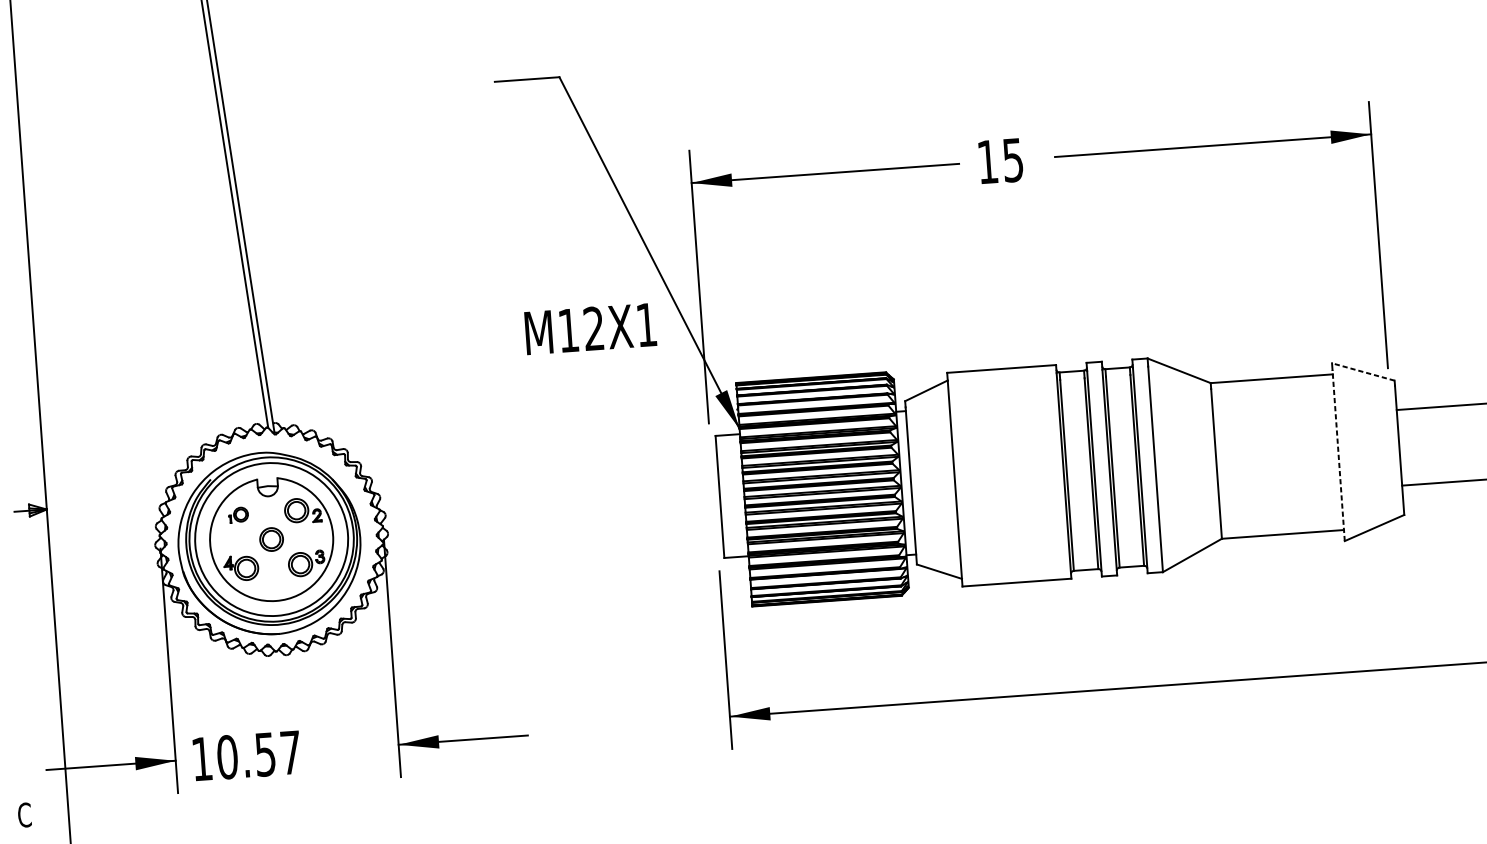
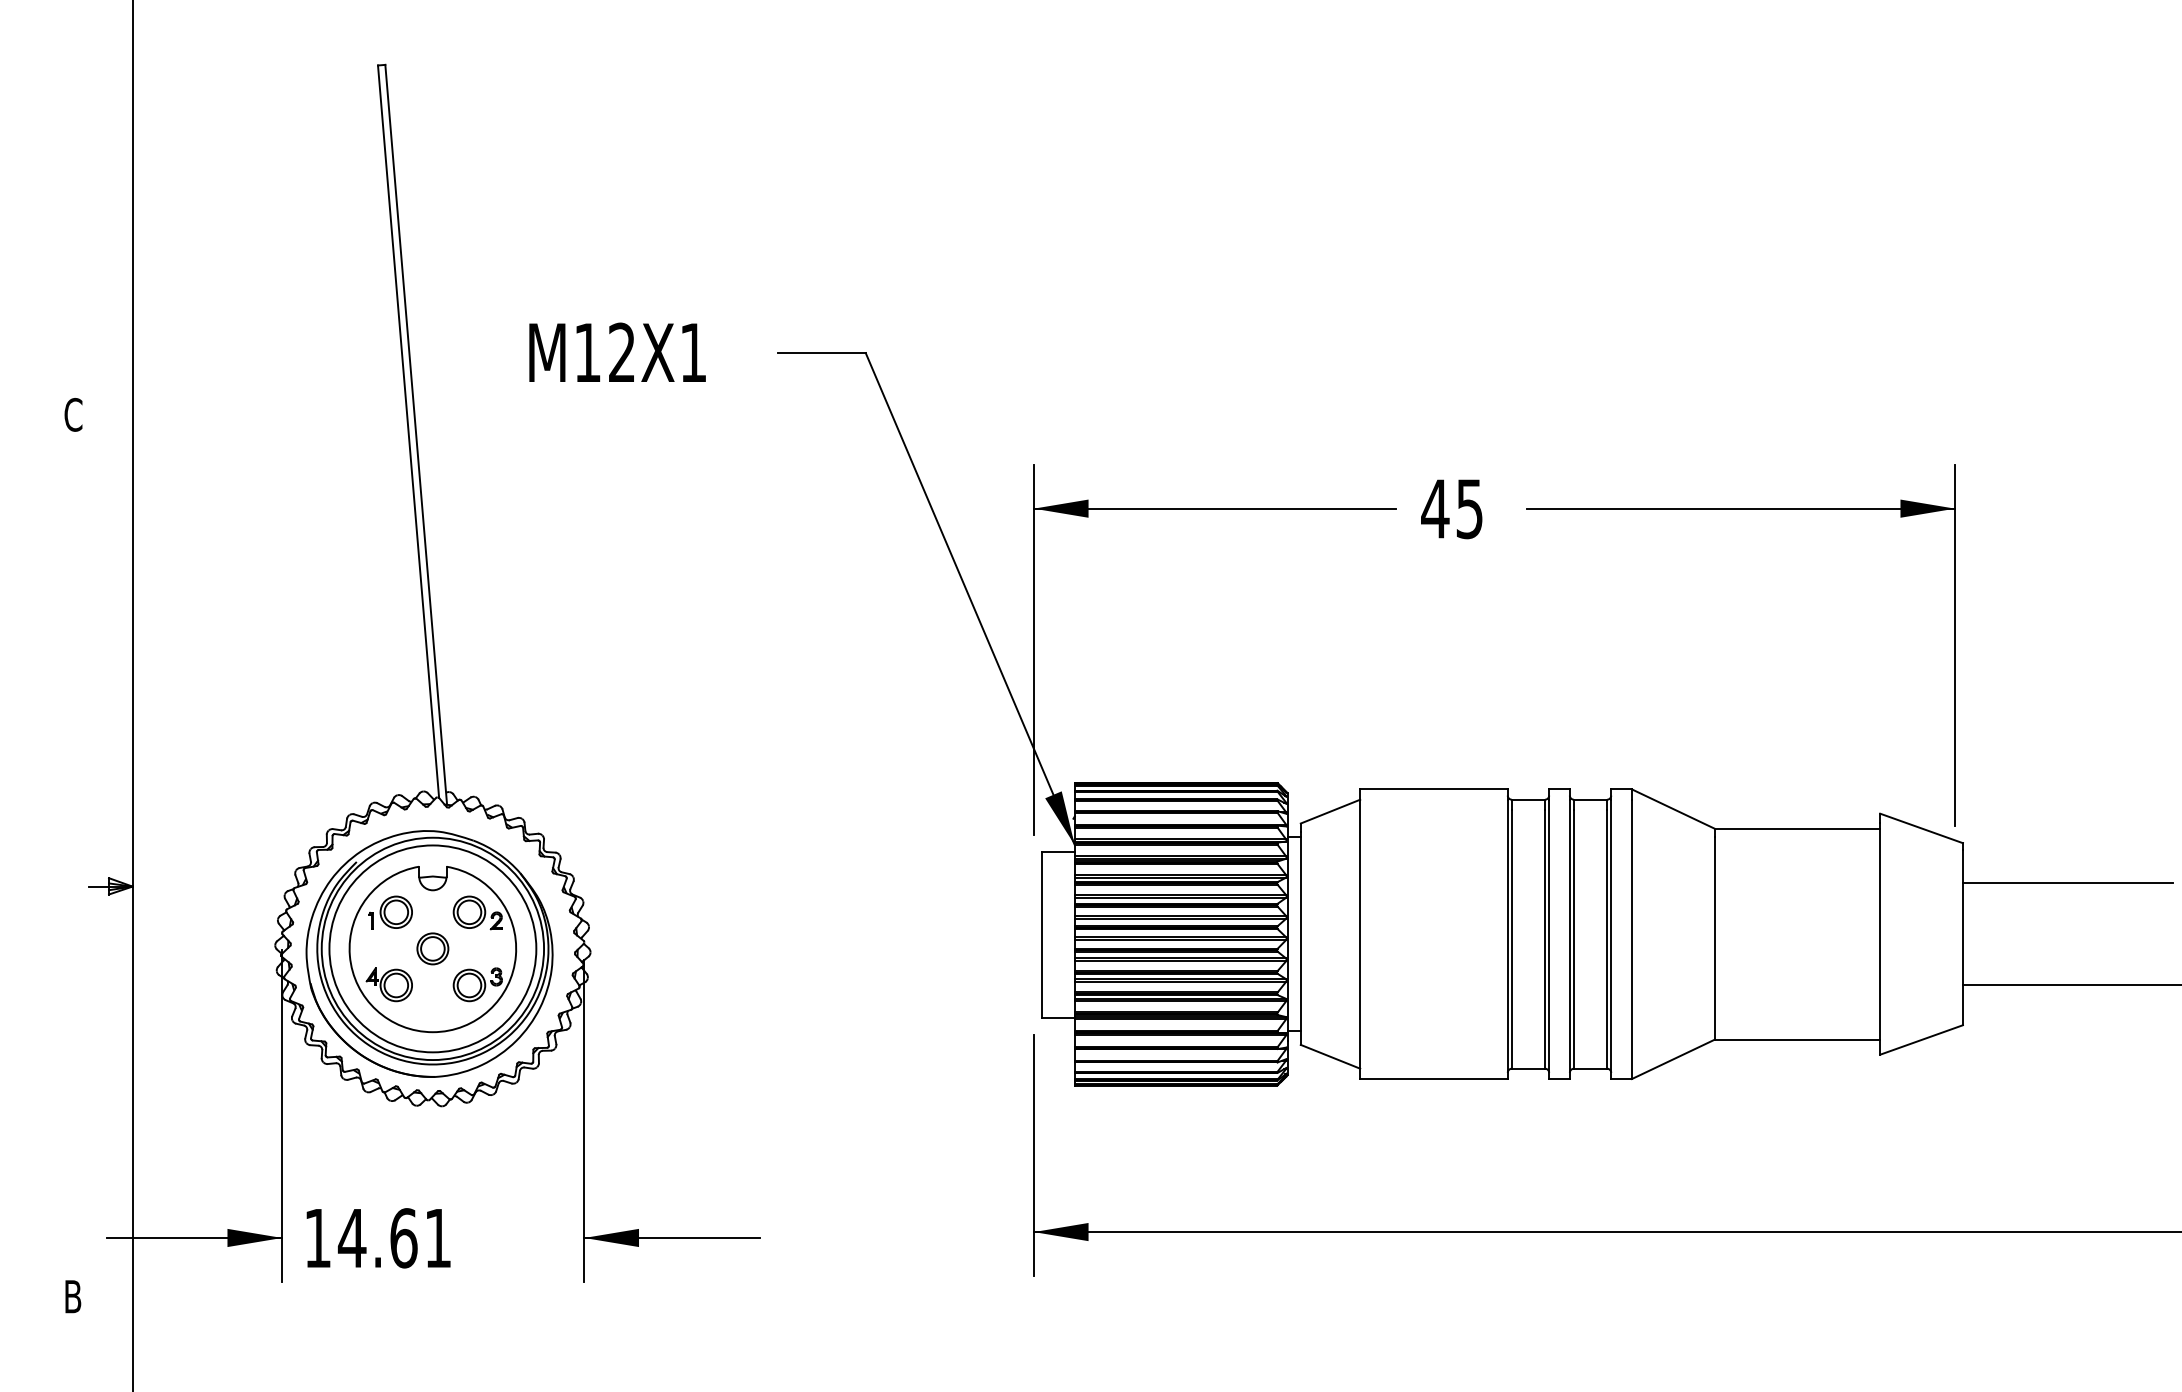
text: (987, 161) -> (1435, 508), 15 -> 45
text: (590, 328) -> (617, 351), moved
line: (1363, 372) -> (1921, 828), dashed -> solid
line: (1338, 455) -> (1880, 938), dashed -> solid
part: (238, 514) -> (390, 912), size x1.67
text: (257, 755) -> (393, 1238), 10.57 -> 14.61
text: (24, 814) -> (73, 1296), C -> B

